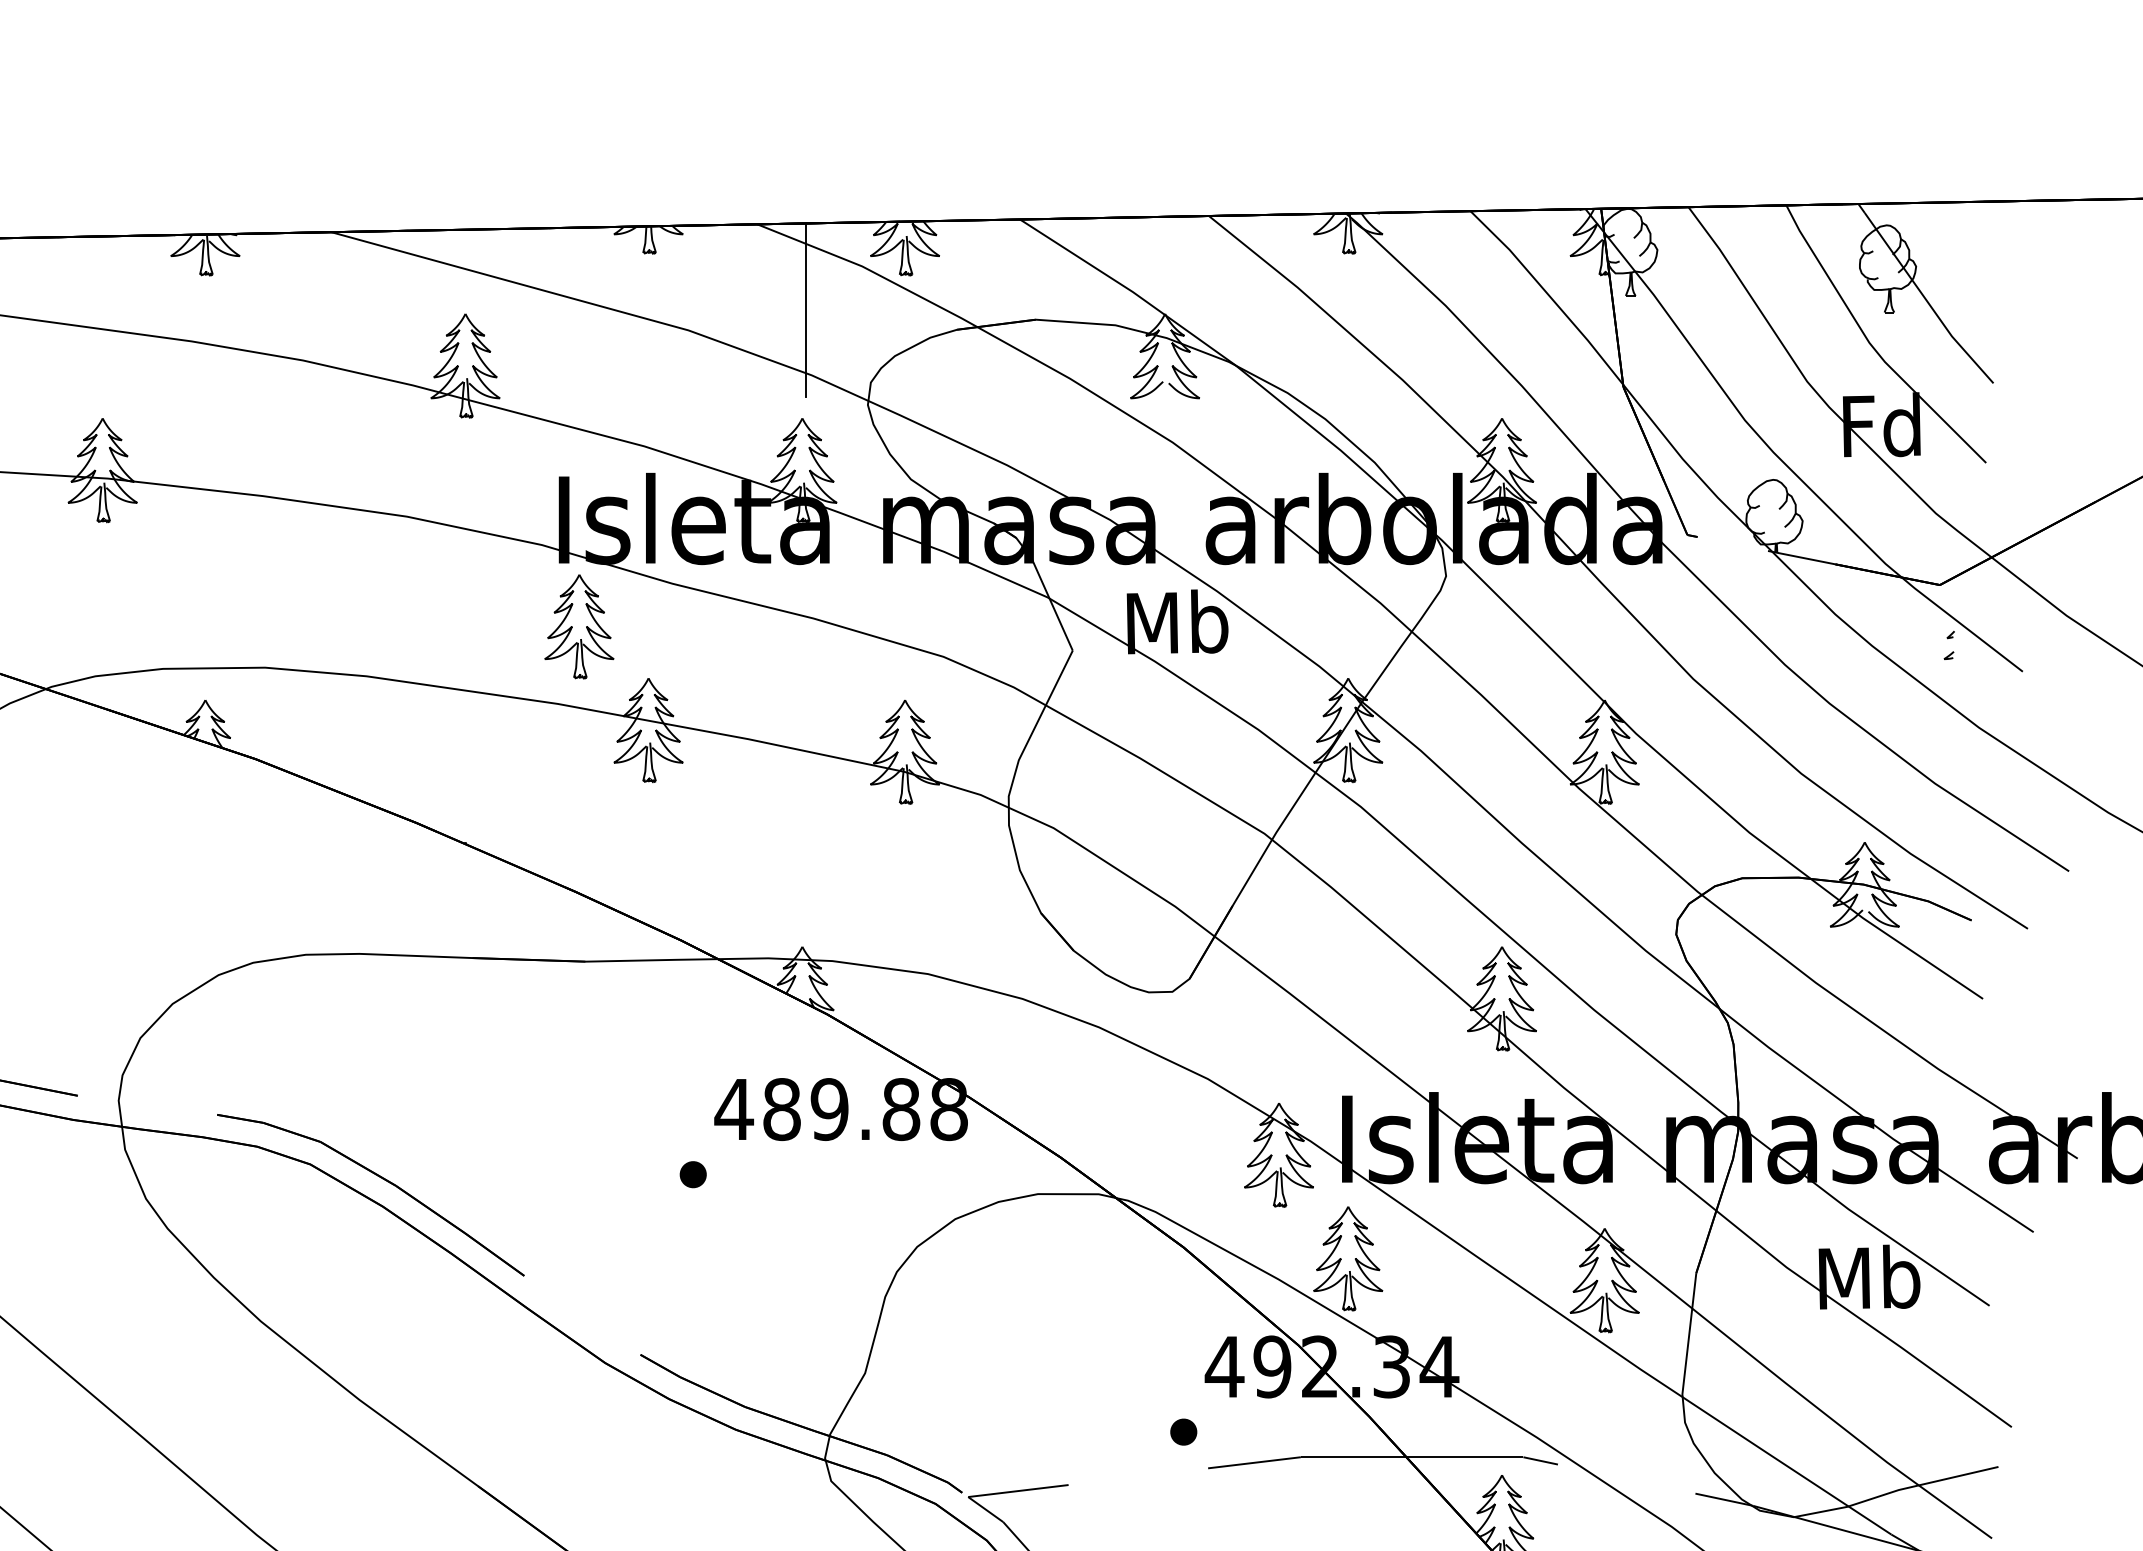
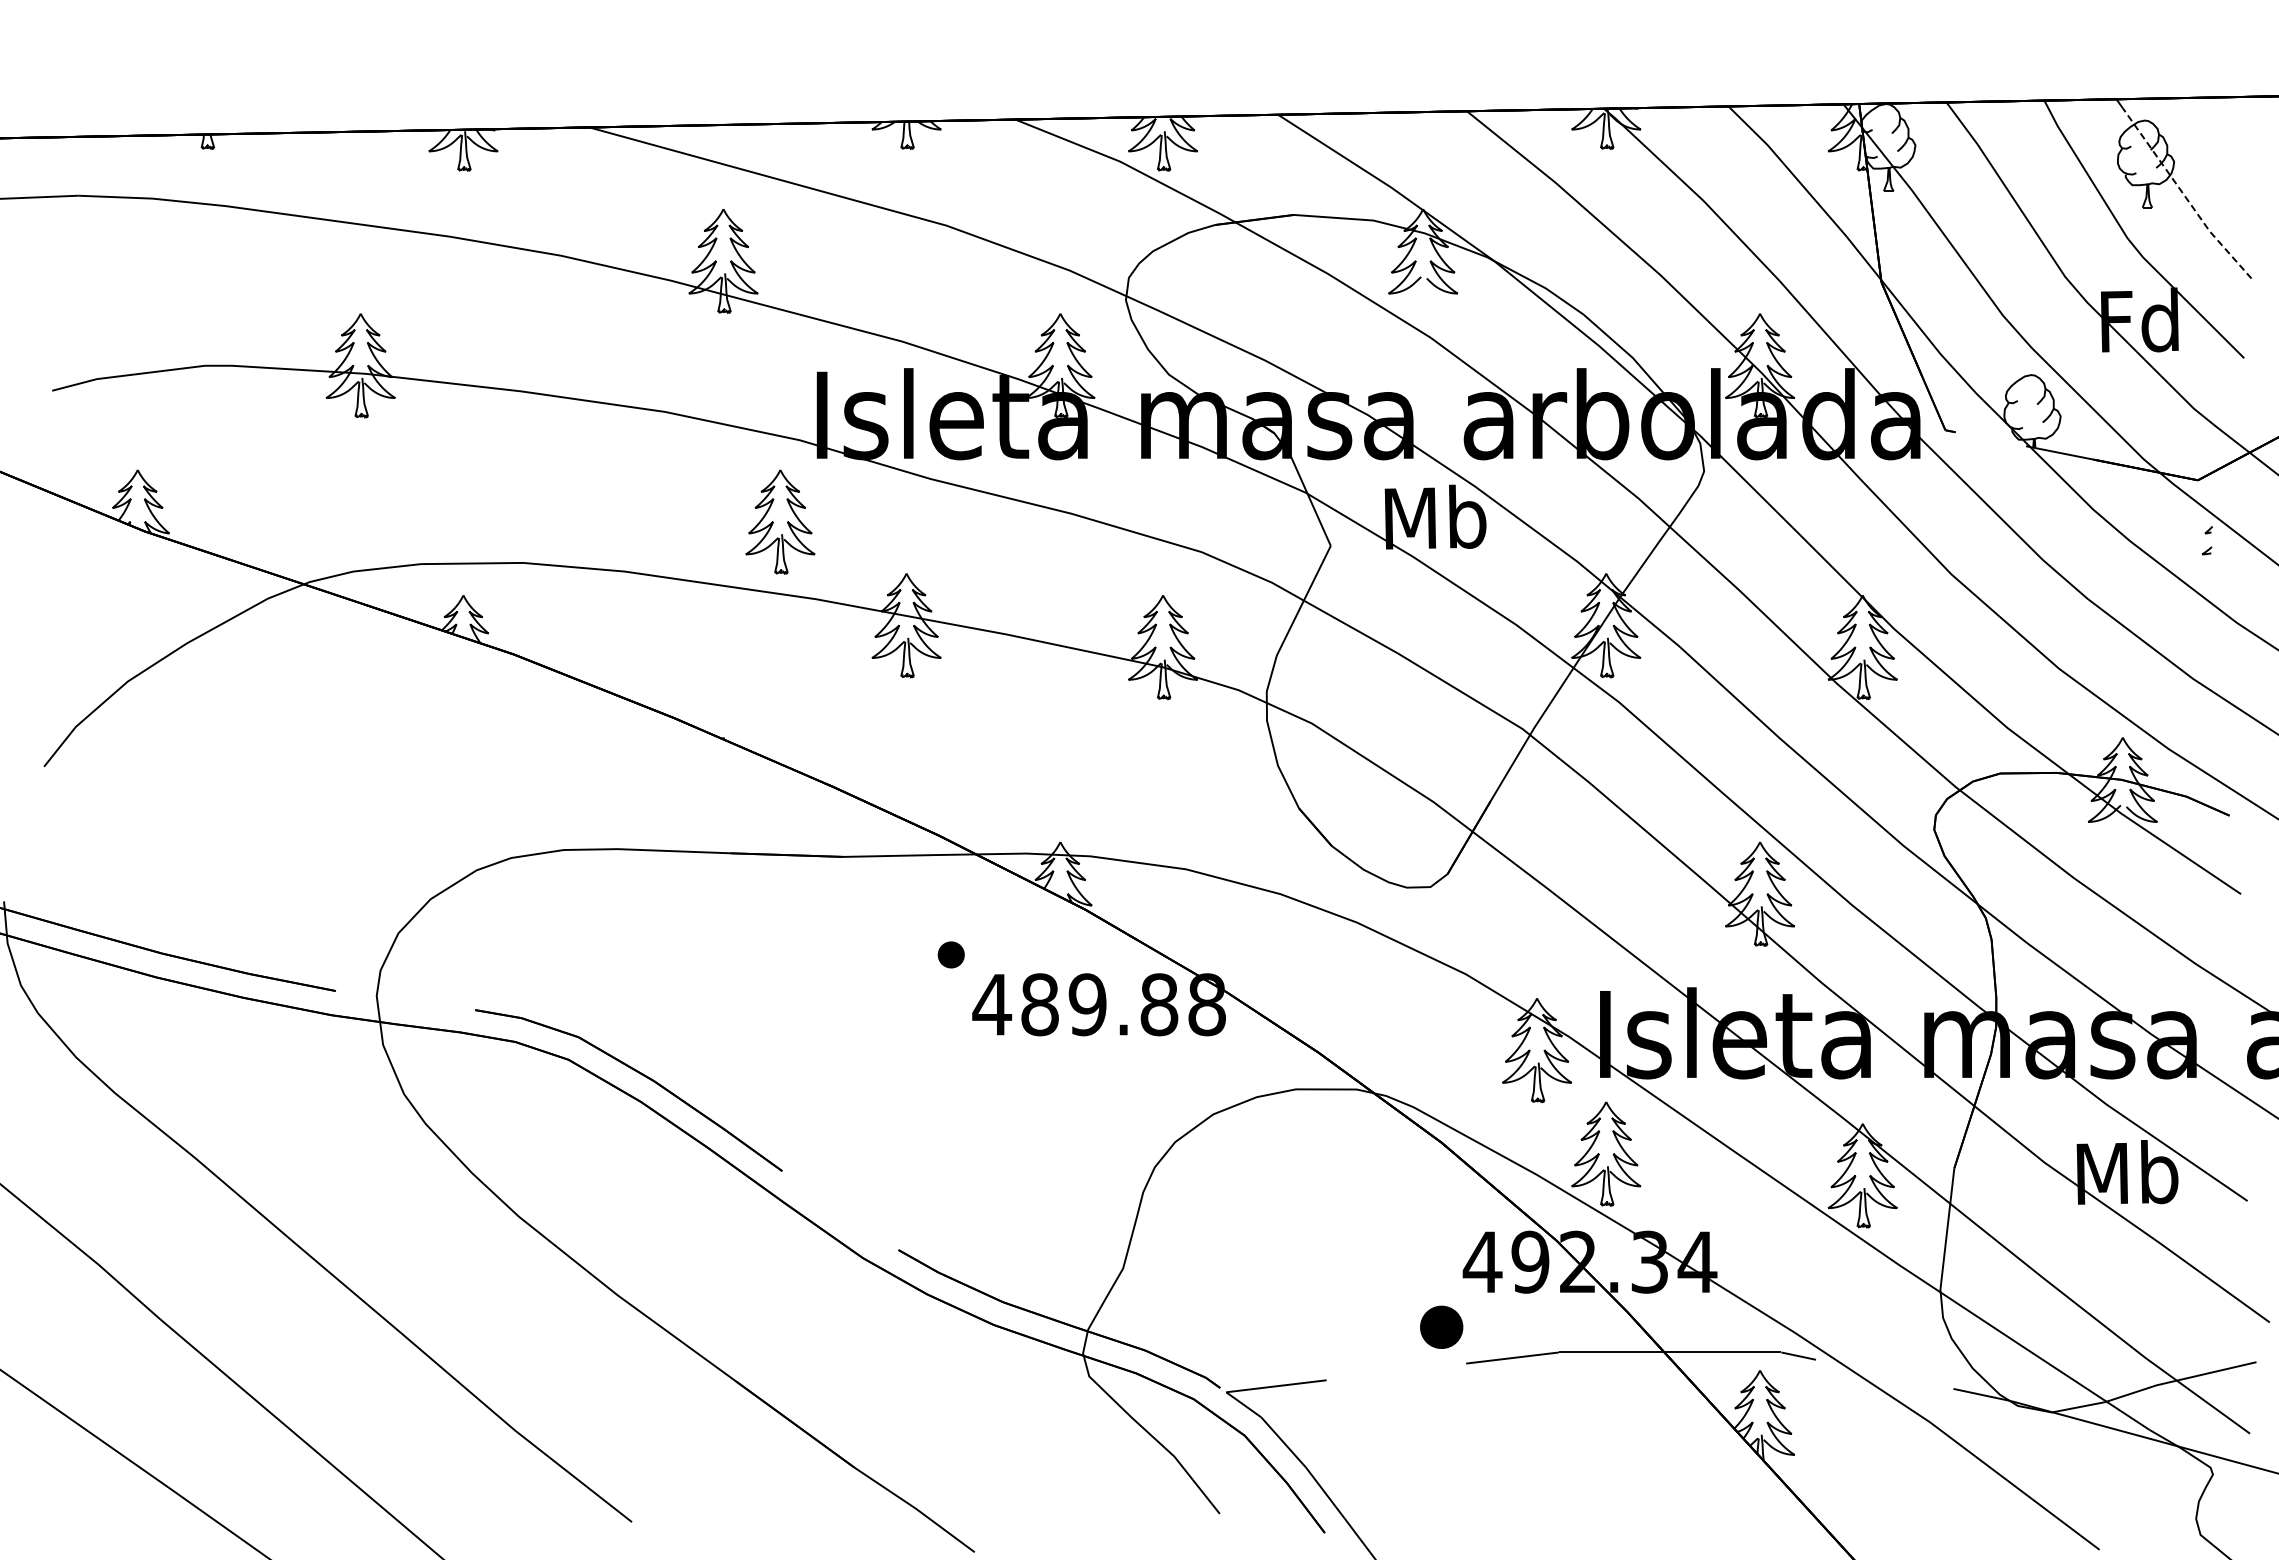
line: (1926, 300) -> (2184, 195), solid -> dashed
line: (805, 310) -> (1063, 205), removed
part: (579, 626) -> (780, 521), moved
part: (692, 1174) -> (950, 954), moved
part: (1183, 1432) -> (1441, 1327), size x1.6

